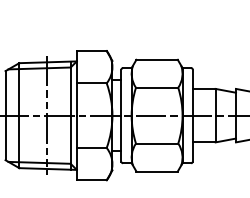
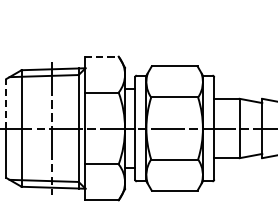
line: (92, 50) -> (102, 56), solid -> dashed
line: (5, 93) -> (6, 103), solid -> dashed

